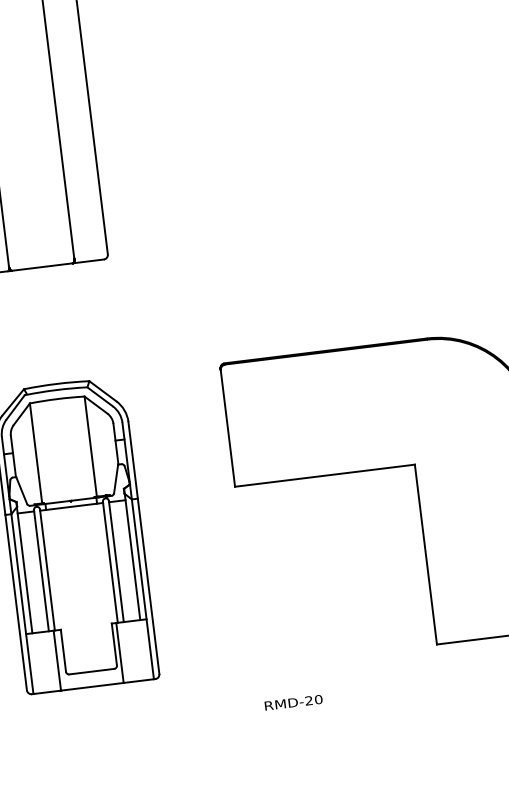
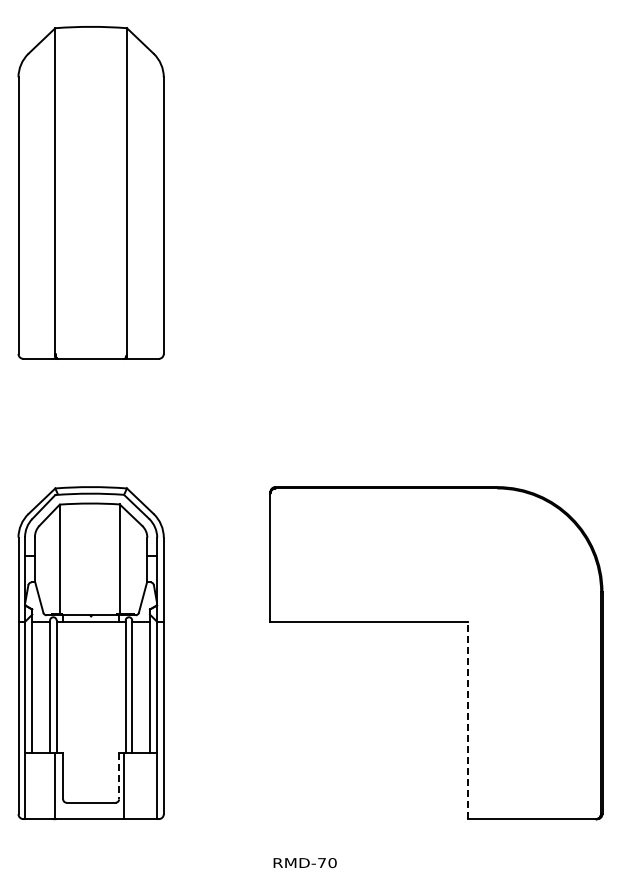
line: (425, 554) -> (467, 720), solid -> dashed
line: (114, 644) -> (119, 776), solid -> dashed
text: (308, 700) -> (321, 862), RMD-20 -> RMD-70

